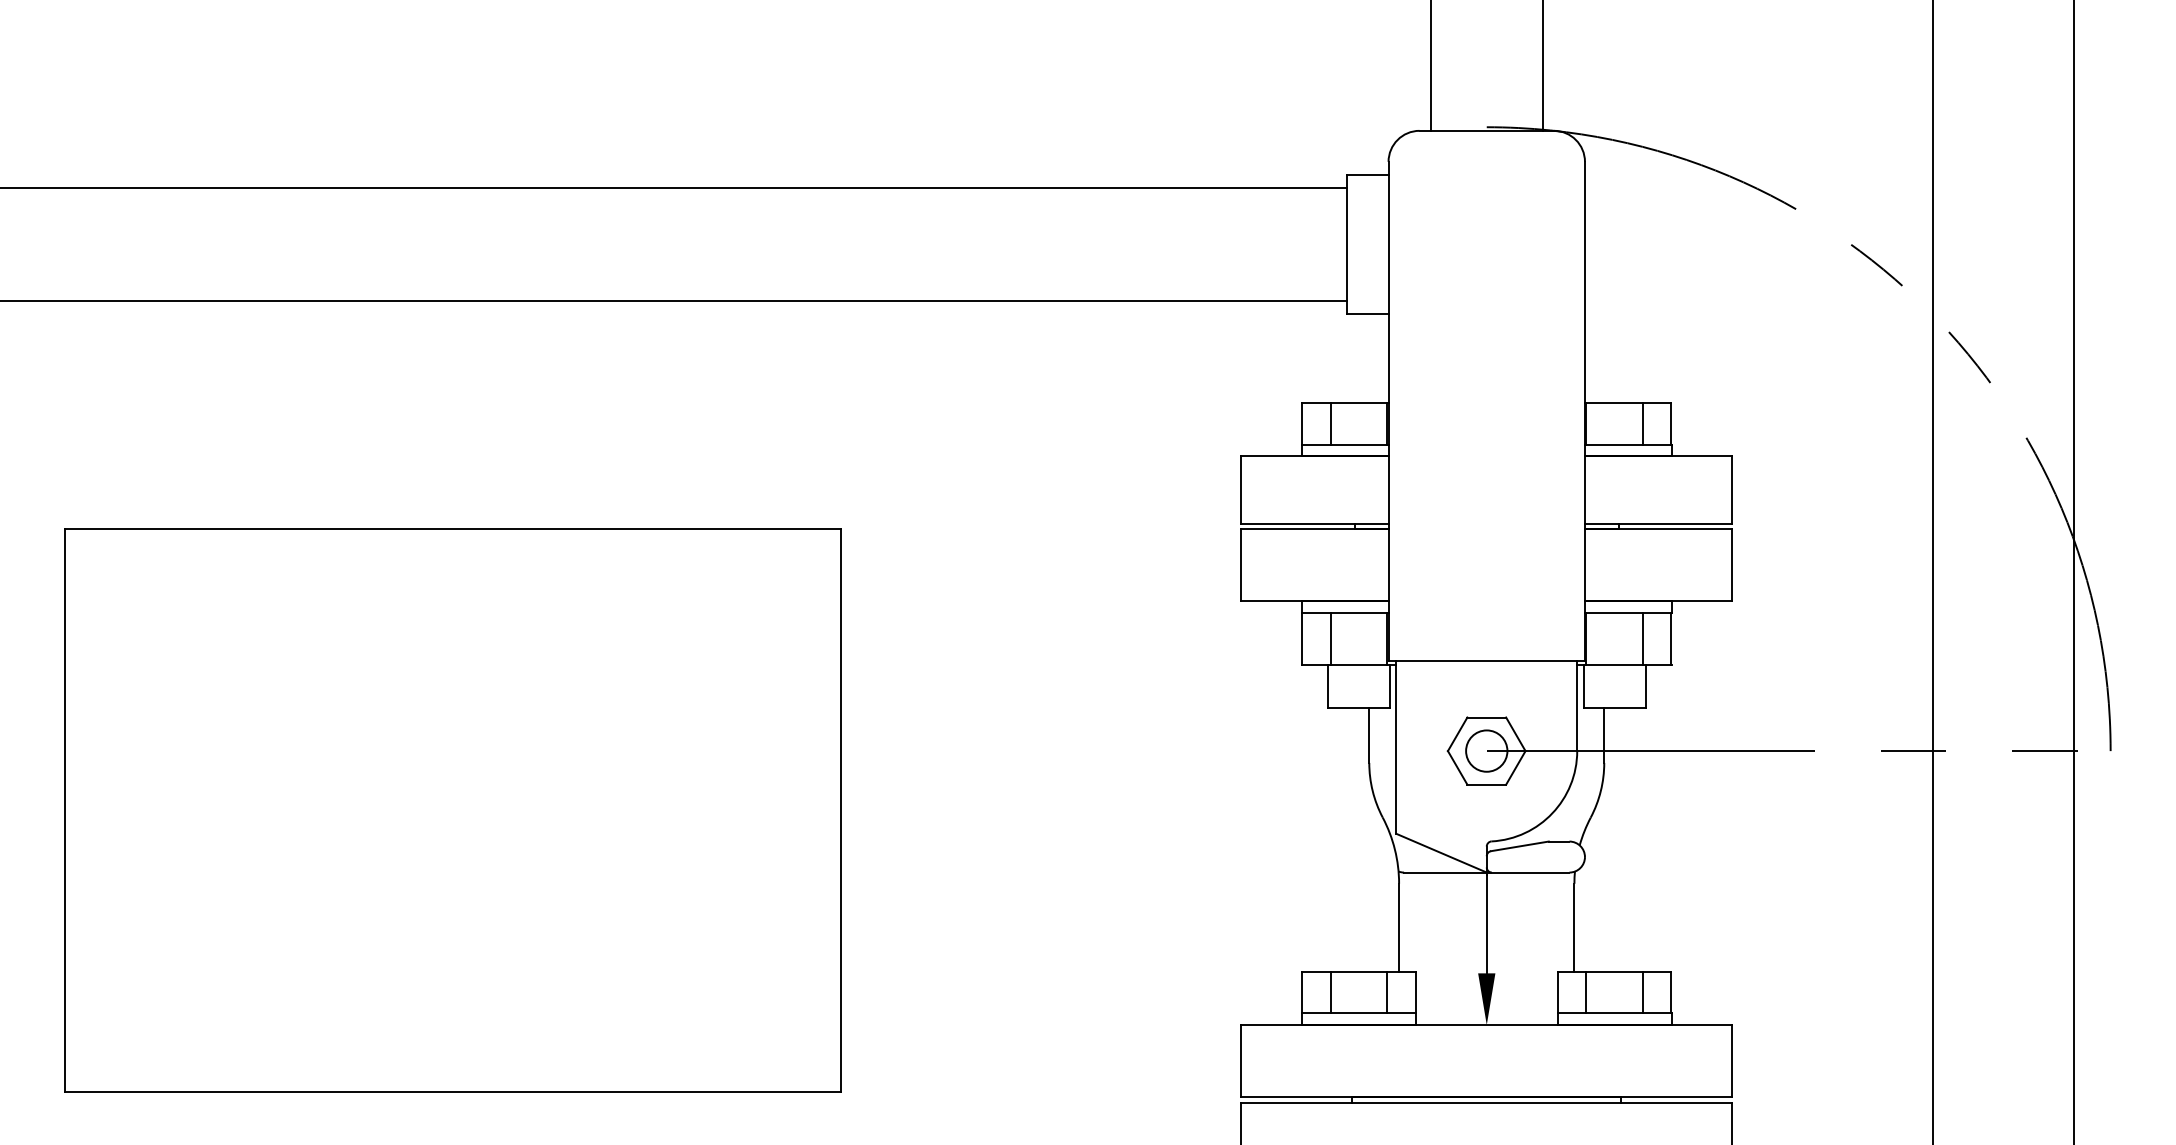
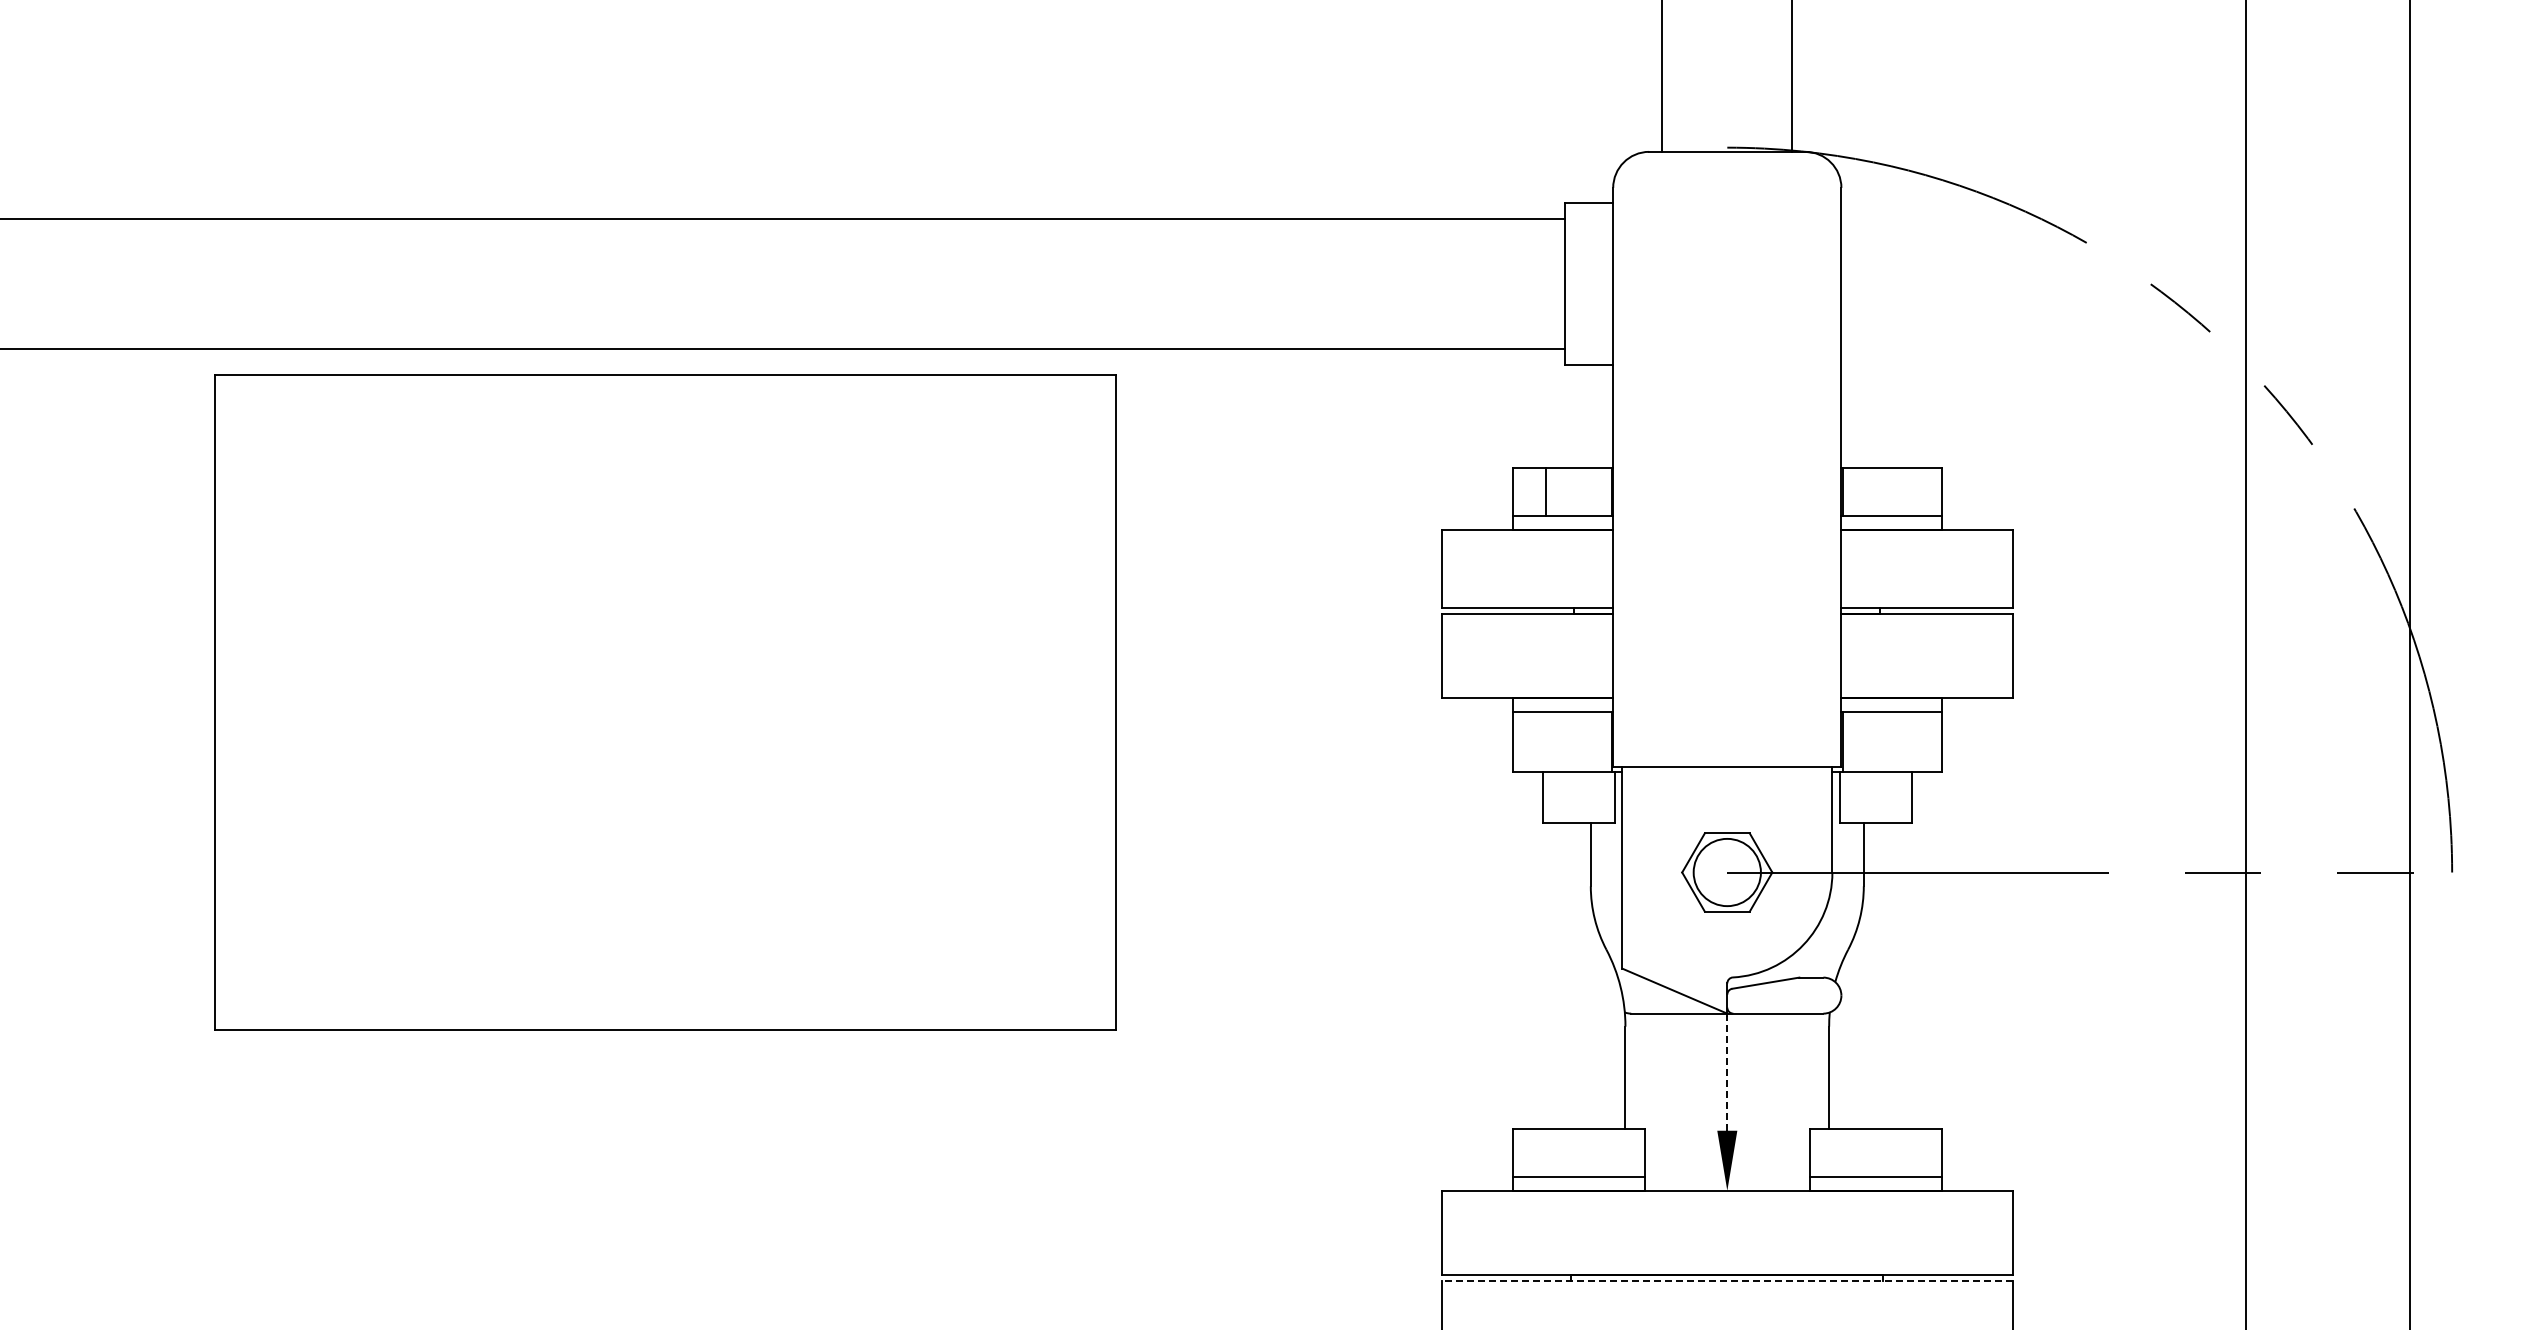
line: (1642, 424) -> (1908, 492), removed
line: (1330, 639) -> (1545, 742), removed
line: (1642, 639) -> (1908, 742), removed
circle: (1486, 751) -> (1727, 872), size x1.4
part: (453, 810) -> (665, 702), moved
line: (1486, 923) -> (1727, 1072), solid -> dashed
line: (1330, 992) -> (1545, 1152), removed
line: (1387, 992) -> (1611, 1152), removed
line: (1585, 992) -> (1842, 1152), removed
line: (1642, 992) -> (1908, 1152), removed
line: (1486, 1102) -> (1726, 1280), solid -> dashed

